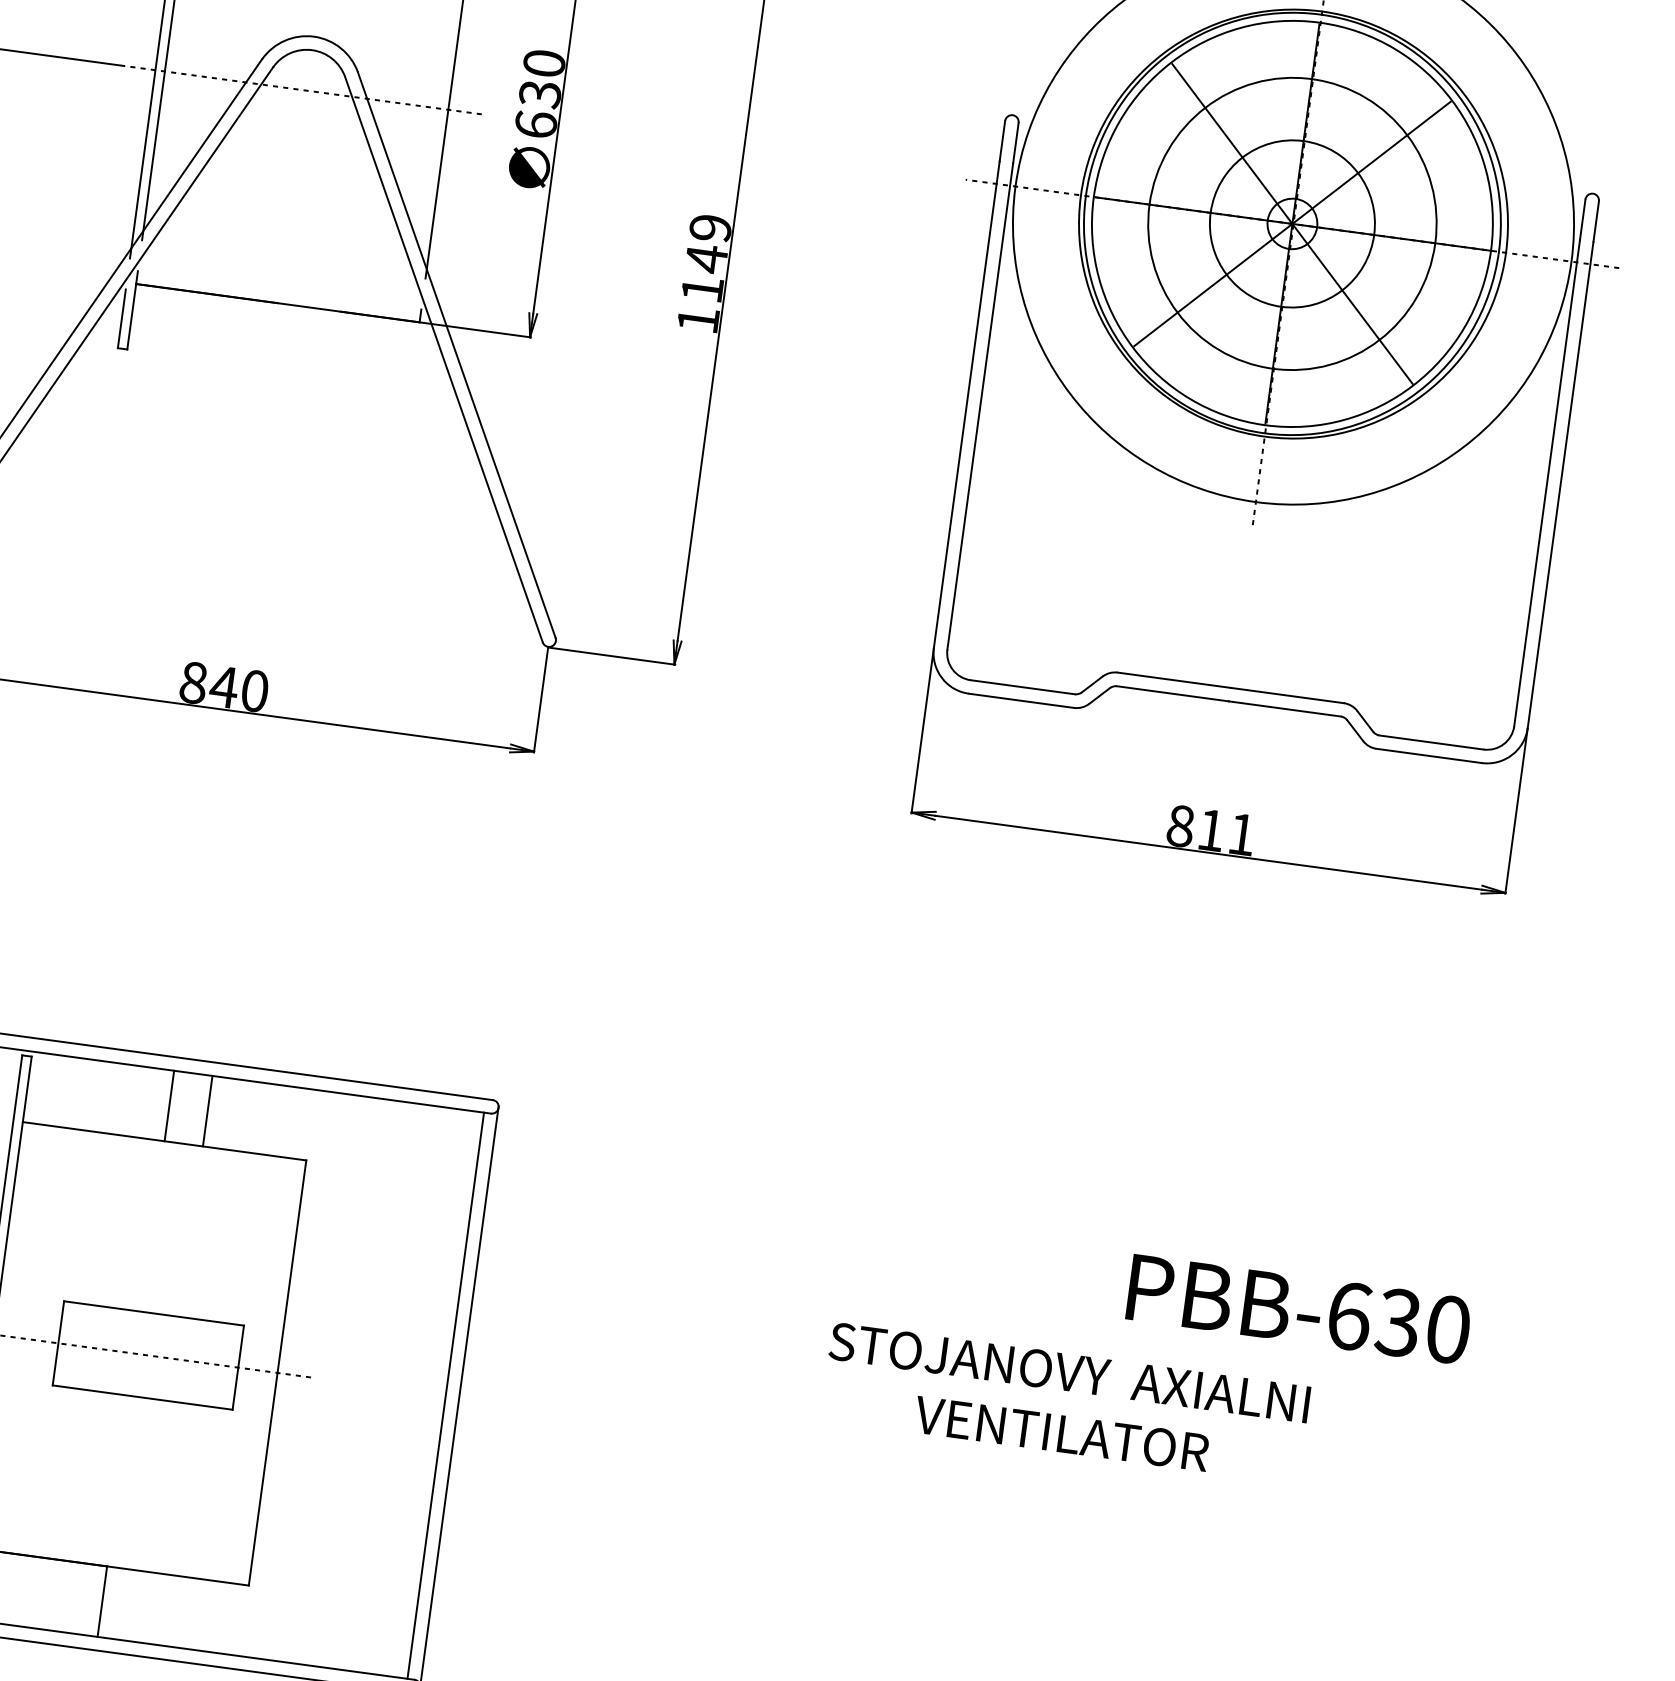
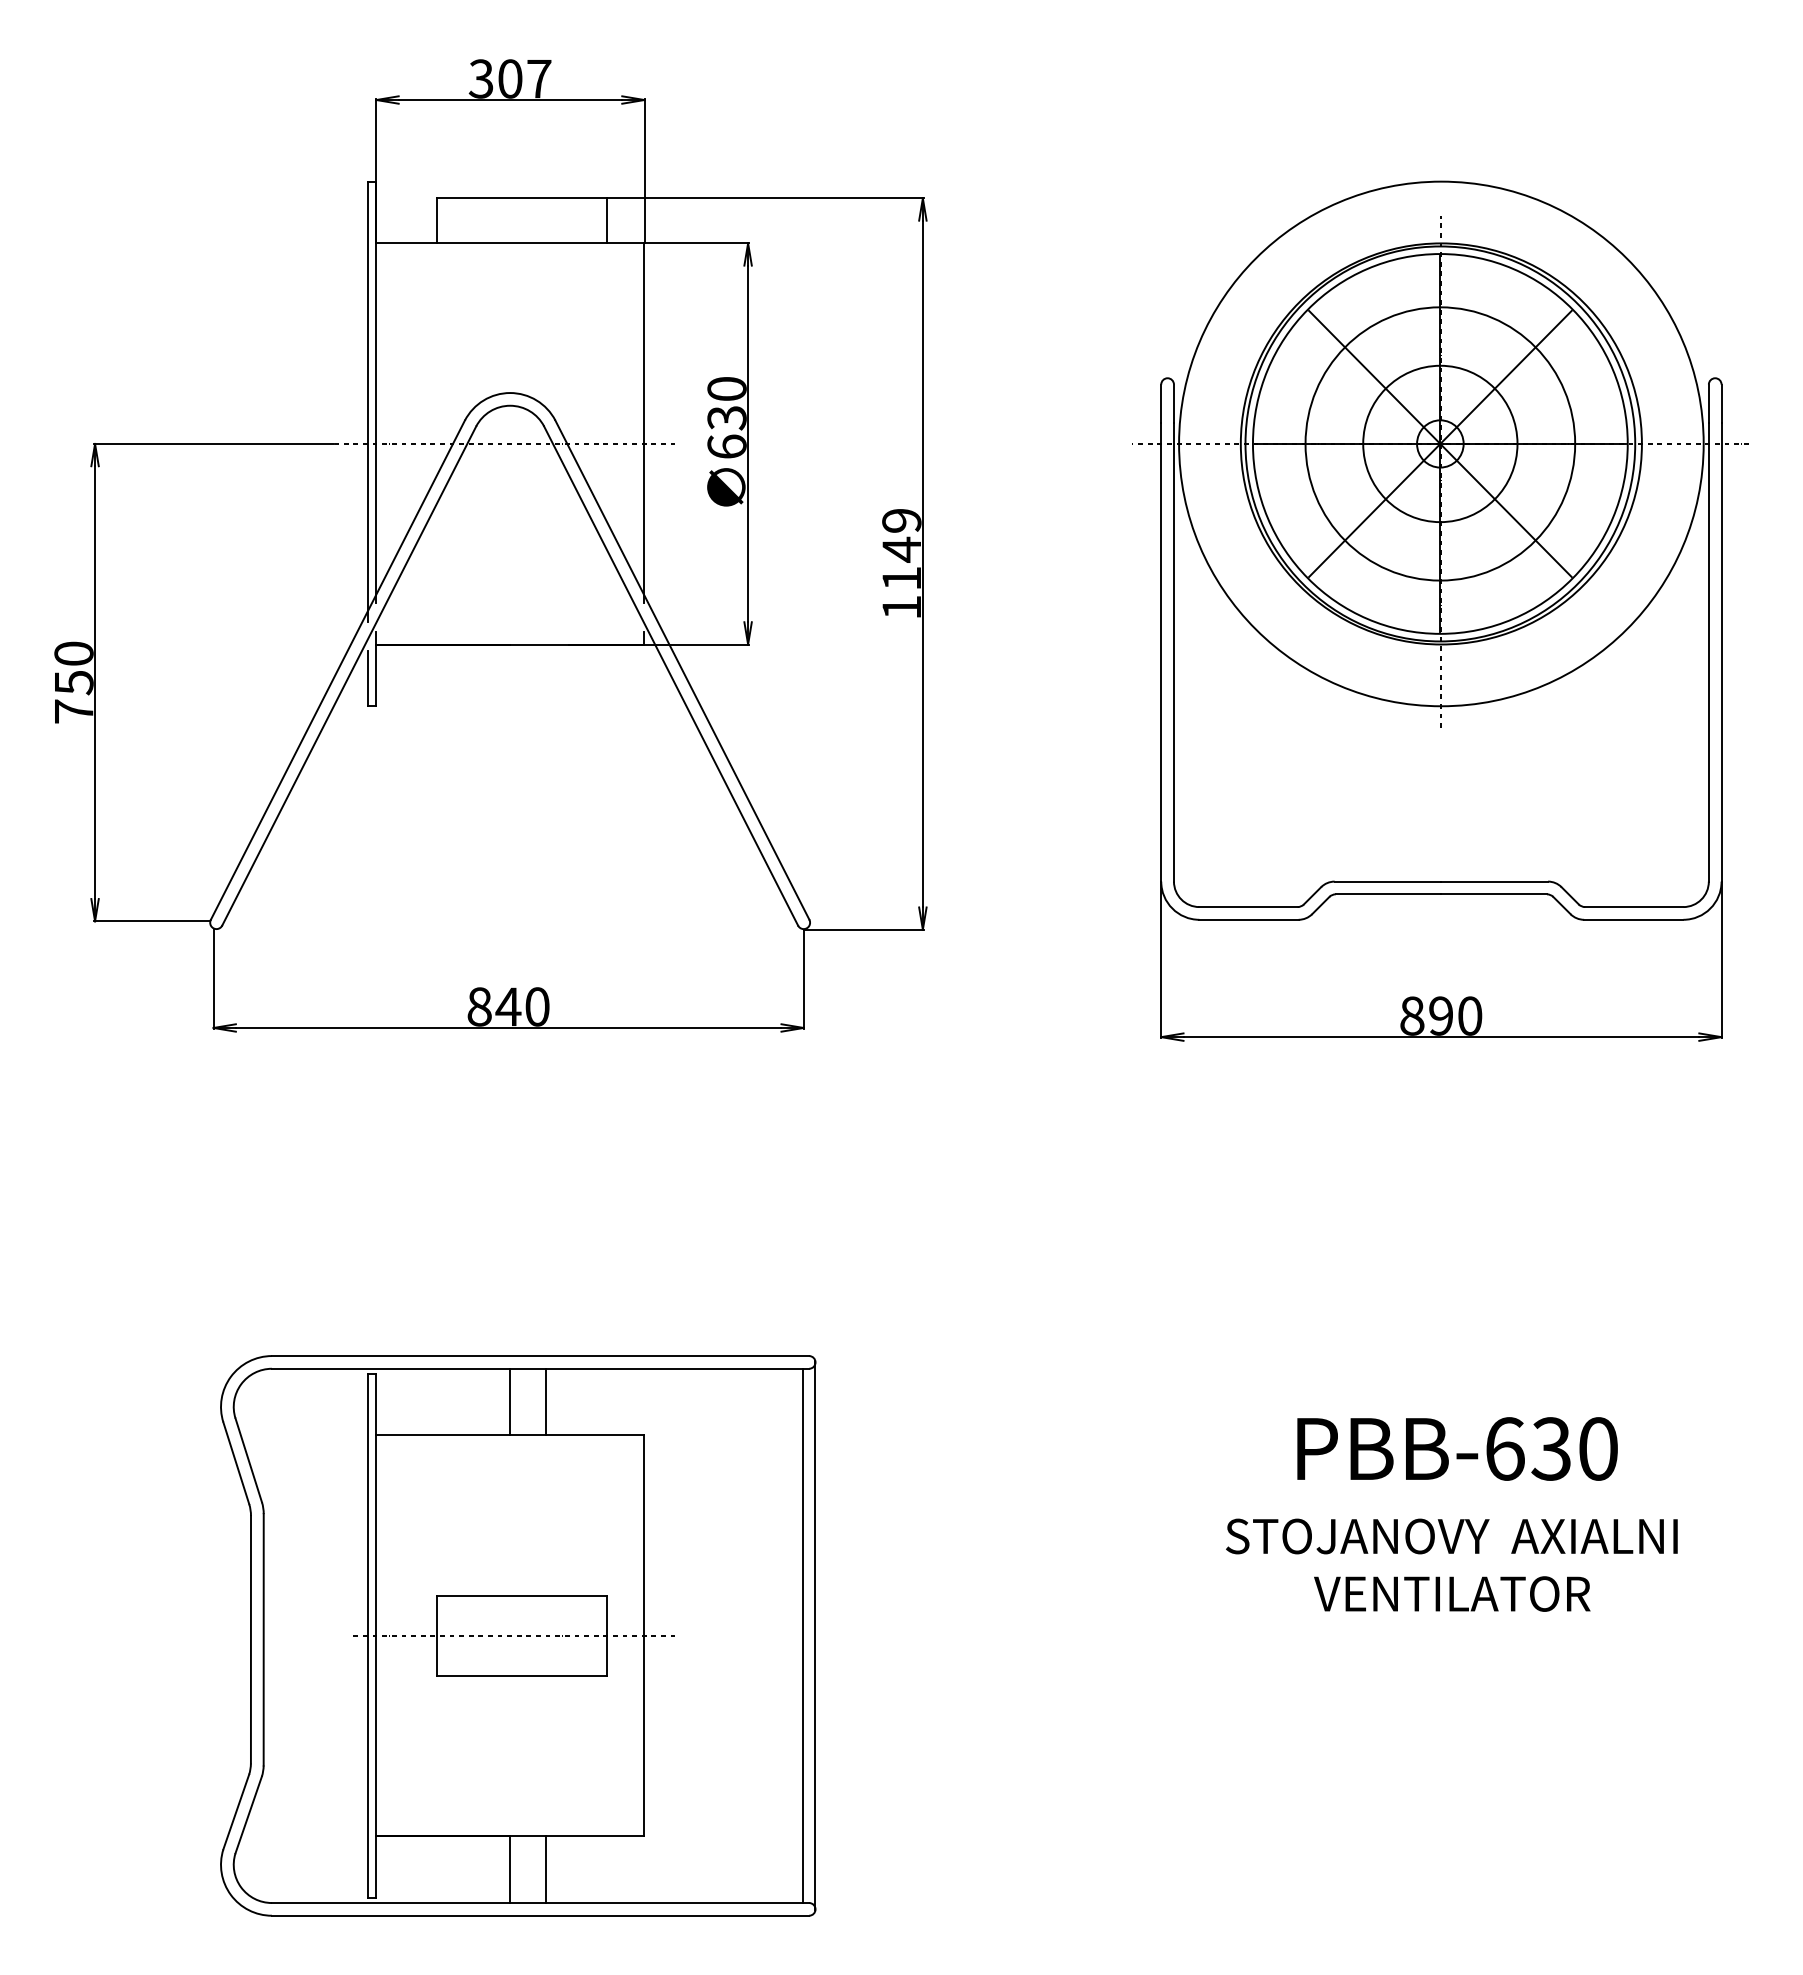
text: (1226, 831) -> (1455, 1015), 811 -> 890
text: (1299, 1308) -> (1457, 1448), moved
text: (1065, 1402) -> (1451, 1564), moved
line: (140, 1606) -> (546, 1869), added

